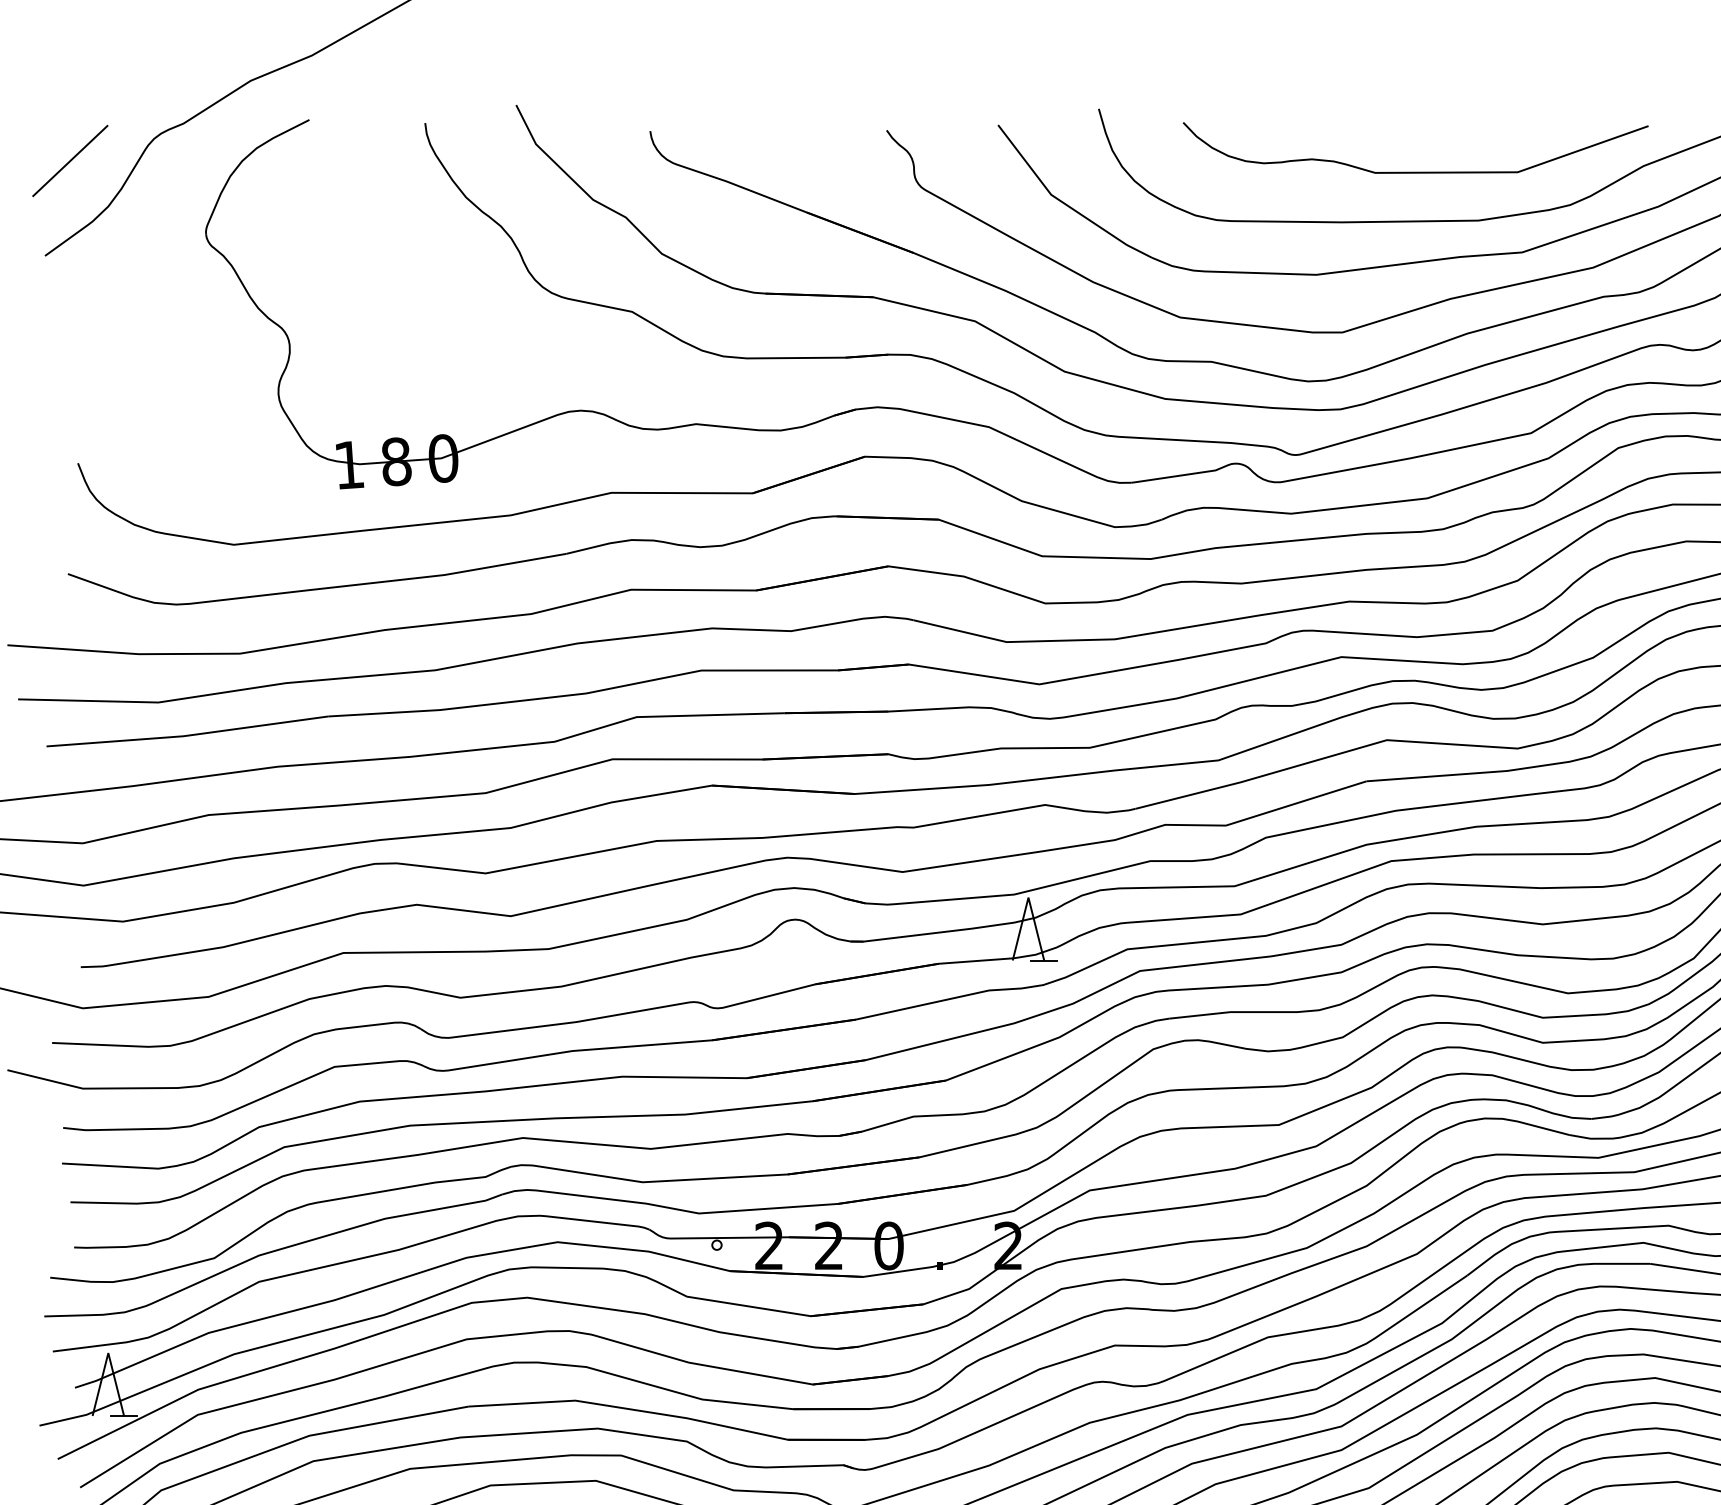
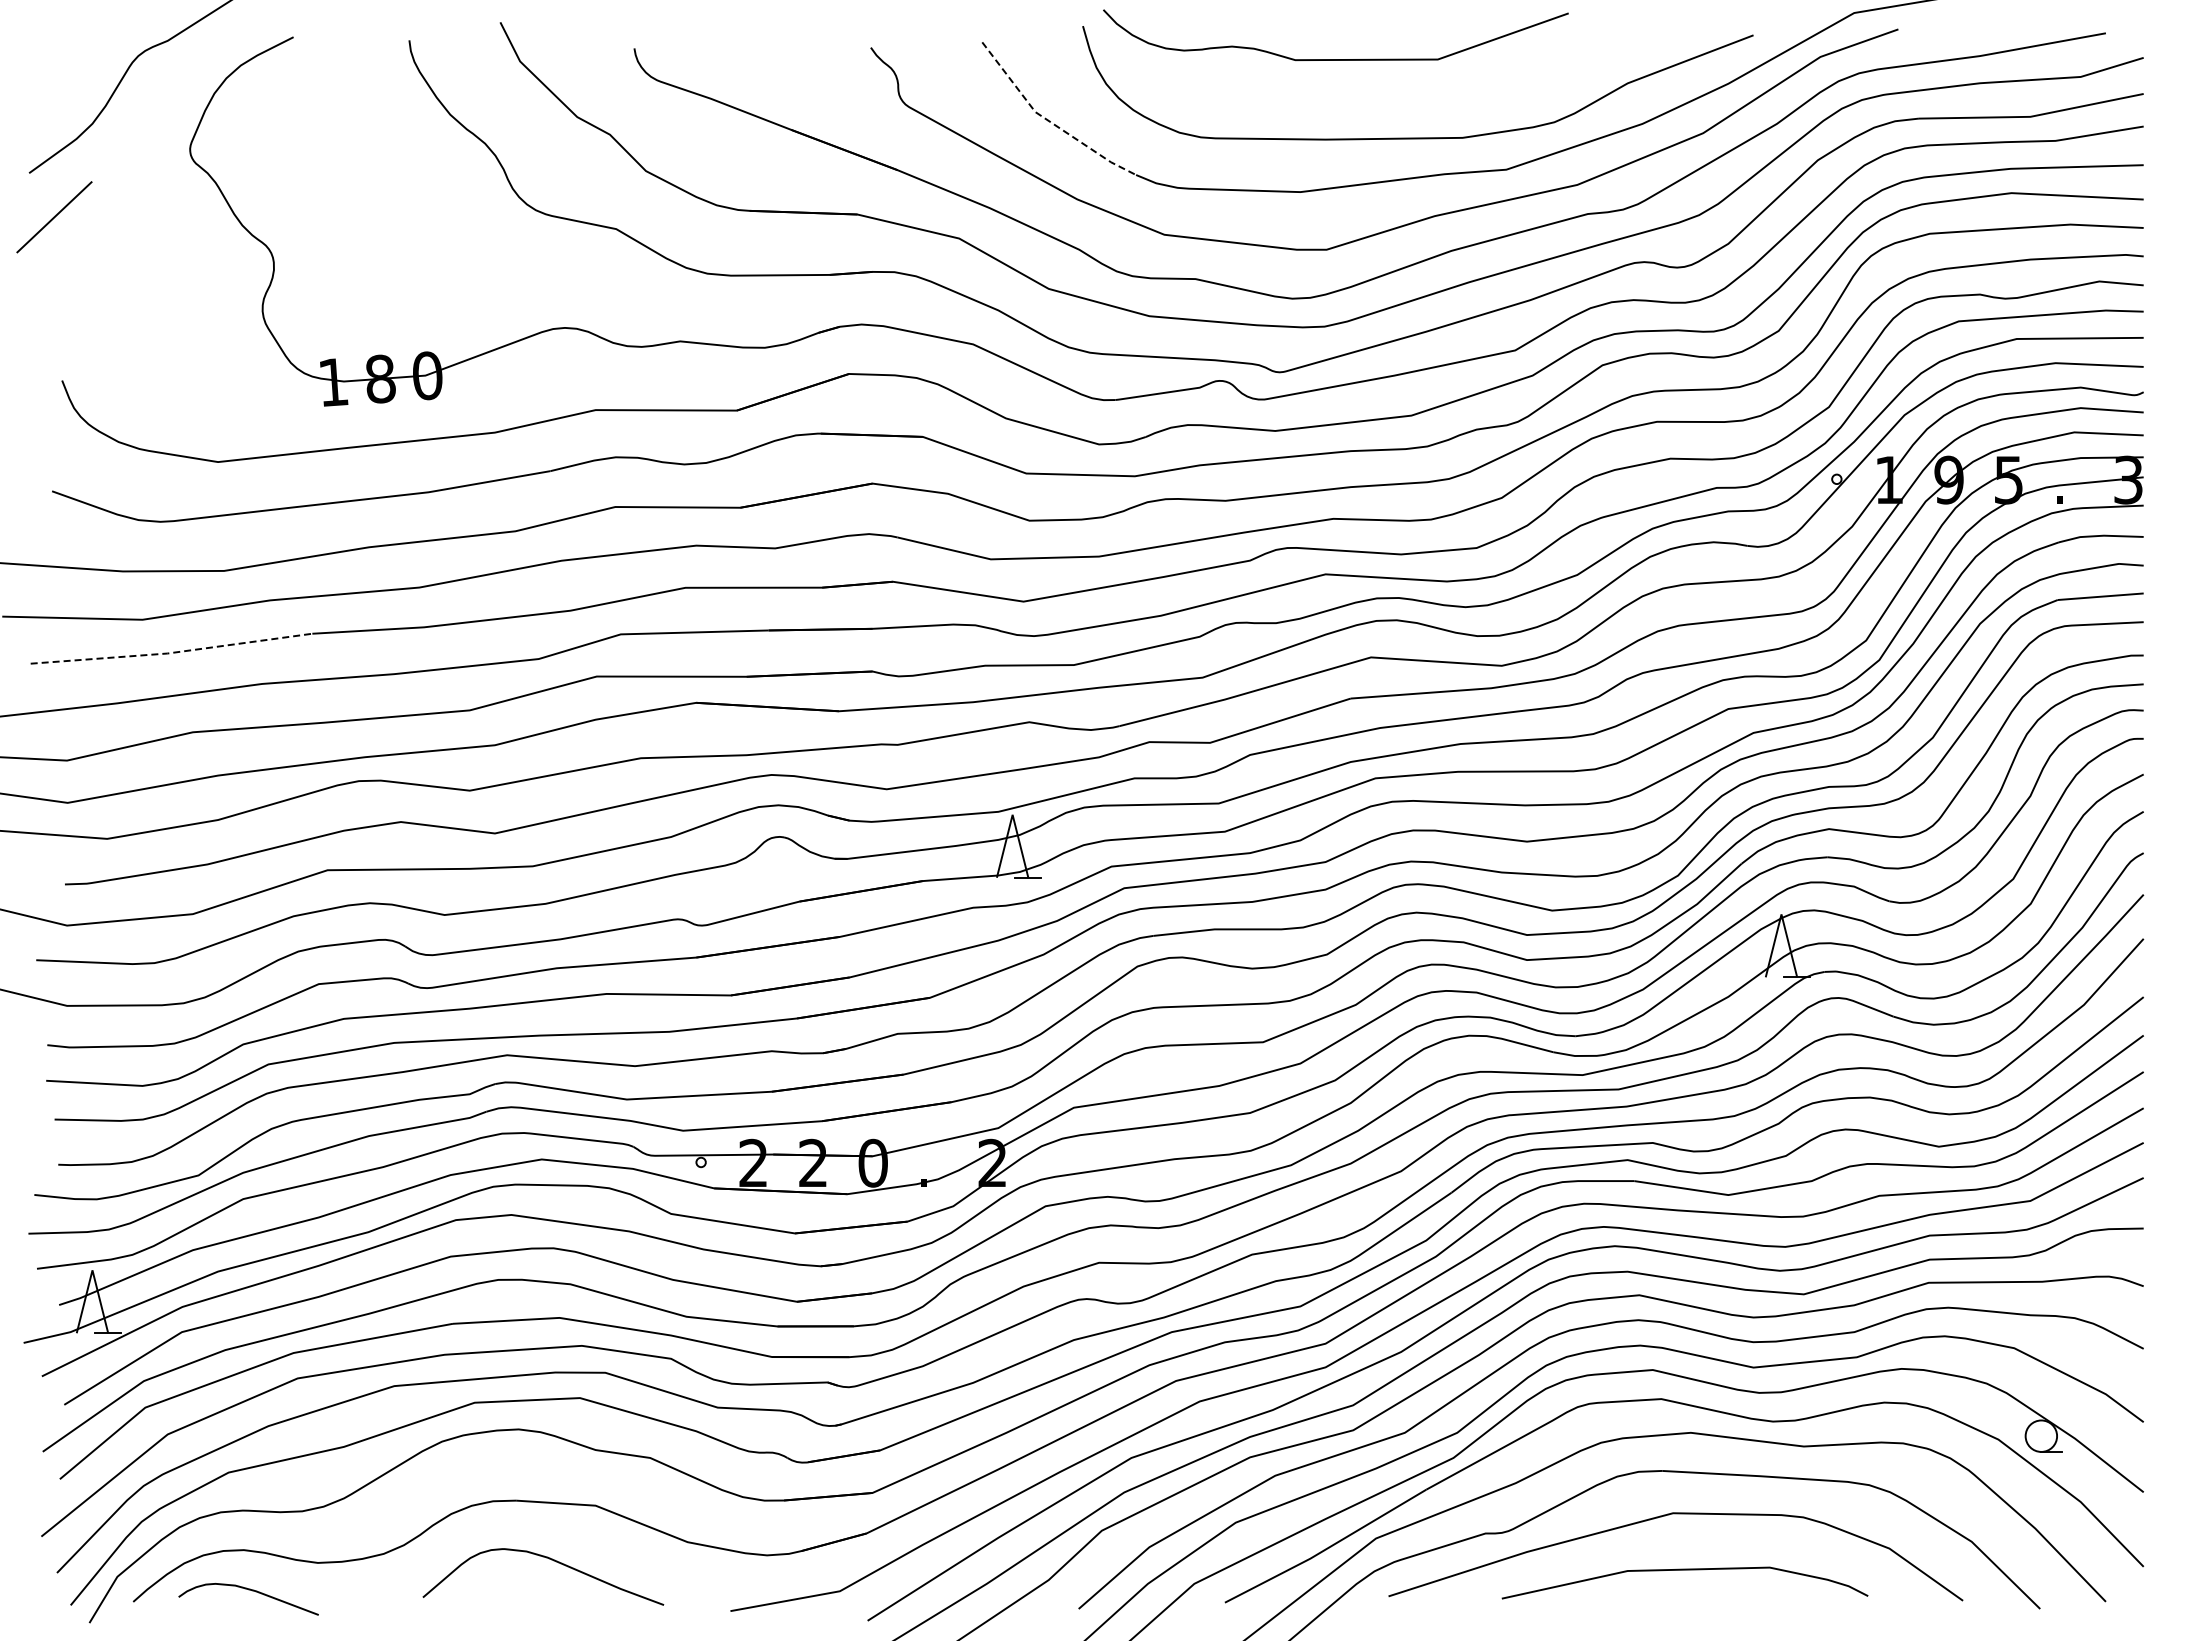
line: (70, 161) -> (54, 217), moved
curve: (1415, 172) -> (1335, 59), moved
line: (1064, 203) -> (1048, 120), solid -> dashed
line: (187, 735) -> (171, 652), solid -> dashed

